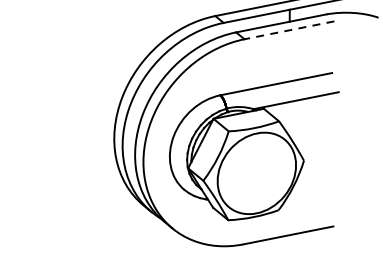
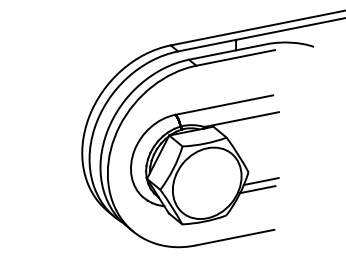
line: (289, 30) -> (235, 58), dashed -> solid
line: (317, 171) -> (260, 181), added
line: (314, 180) -> (257, 189), added

